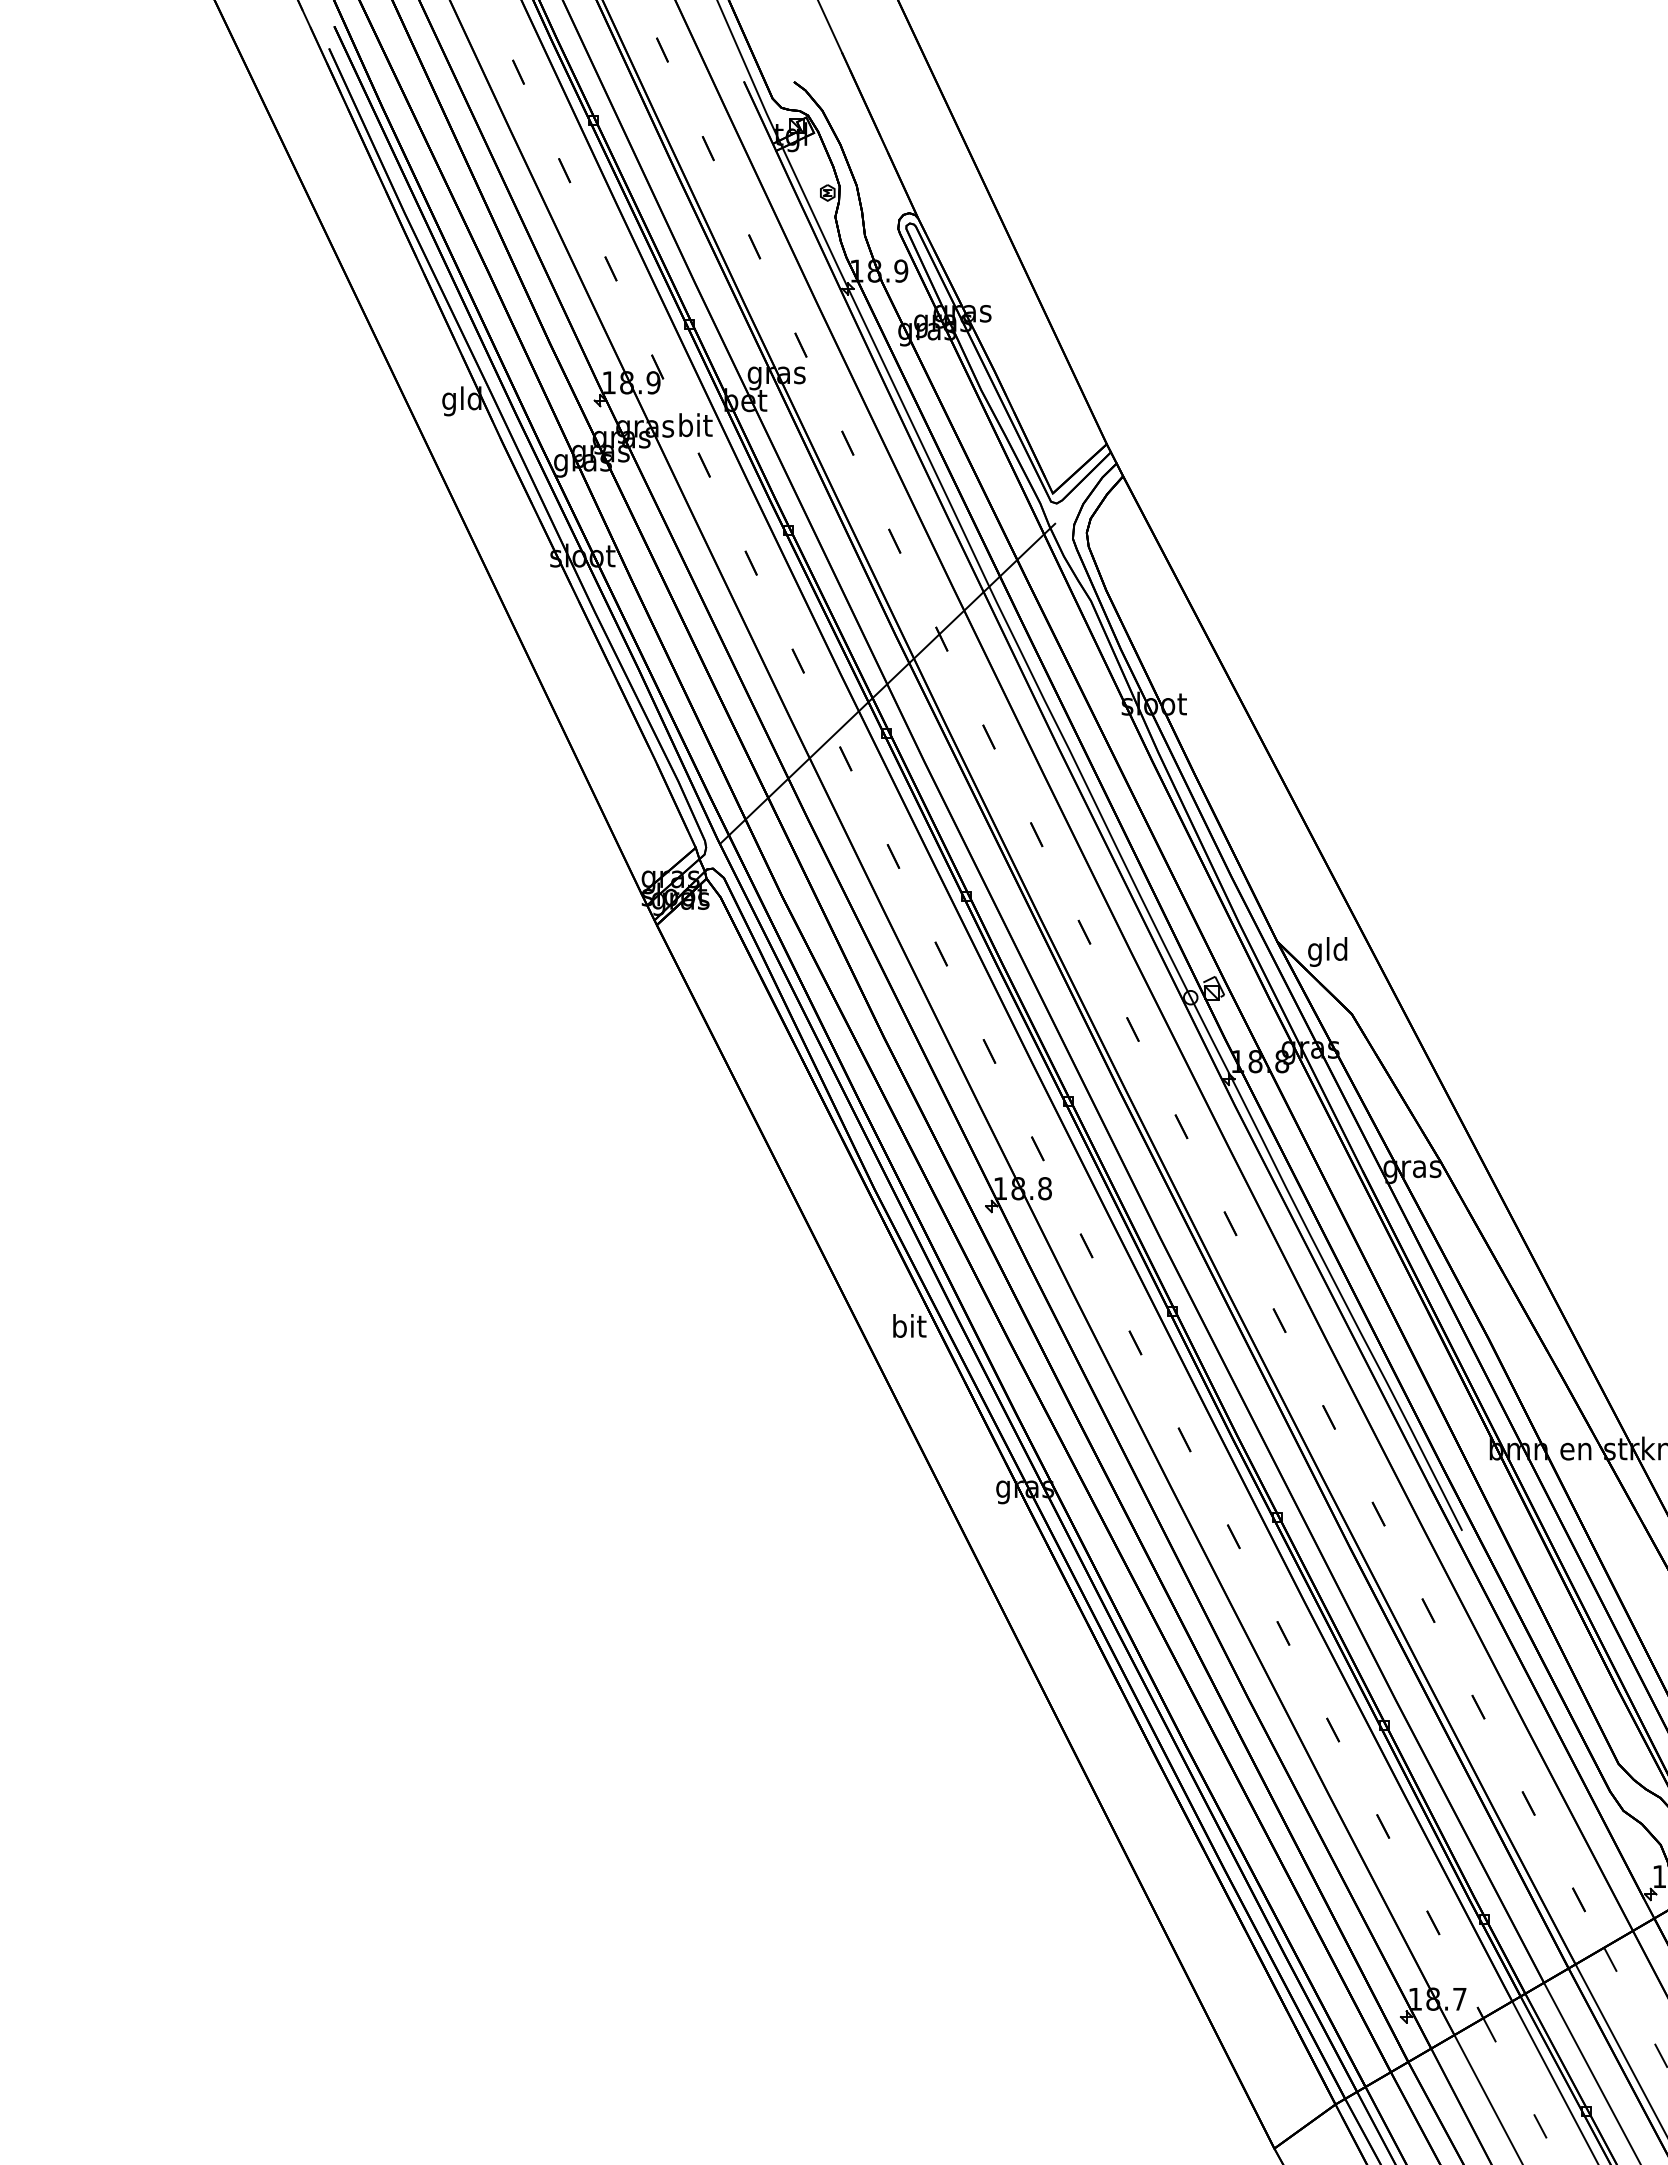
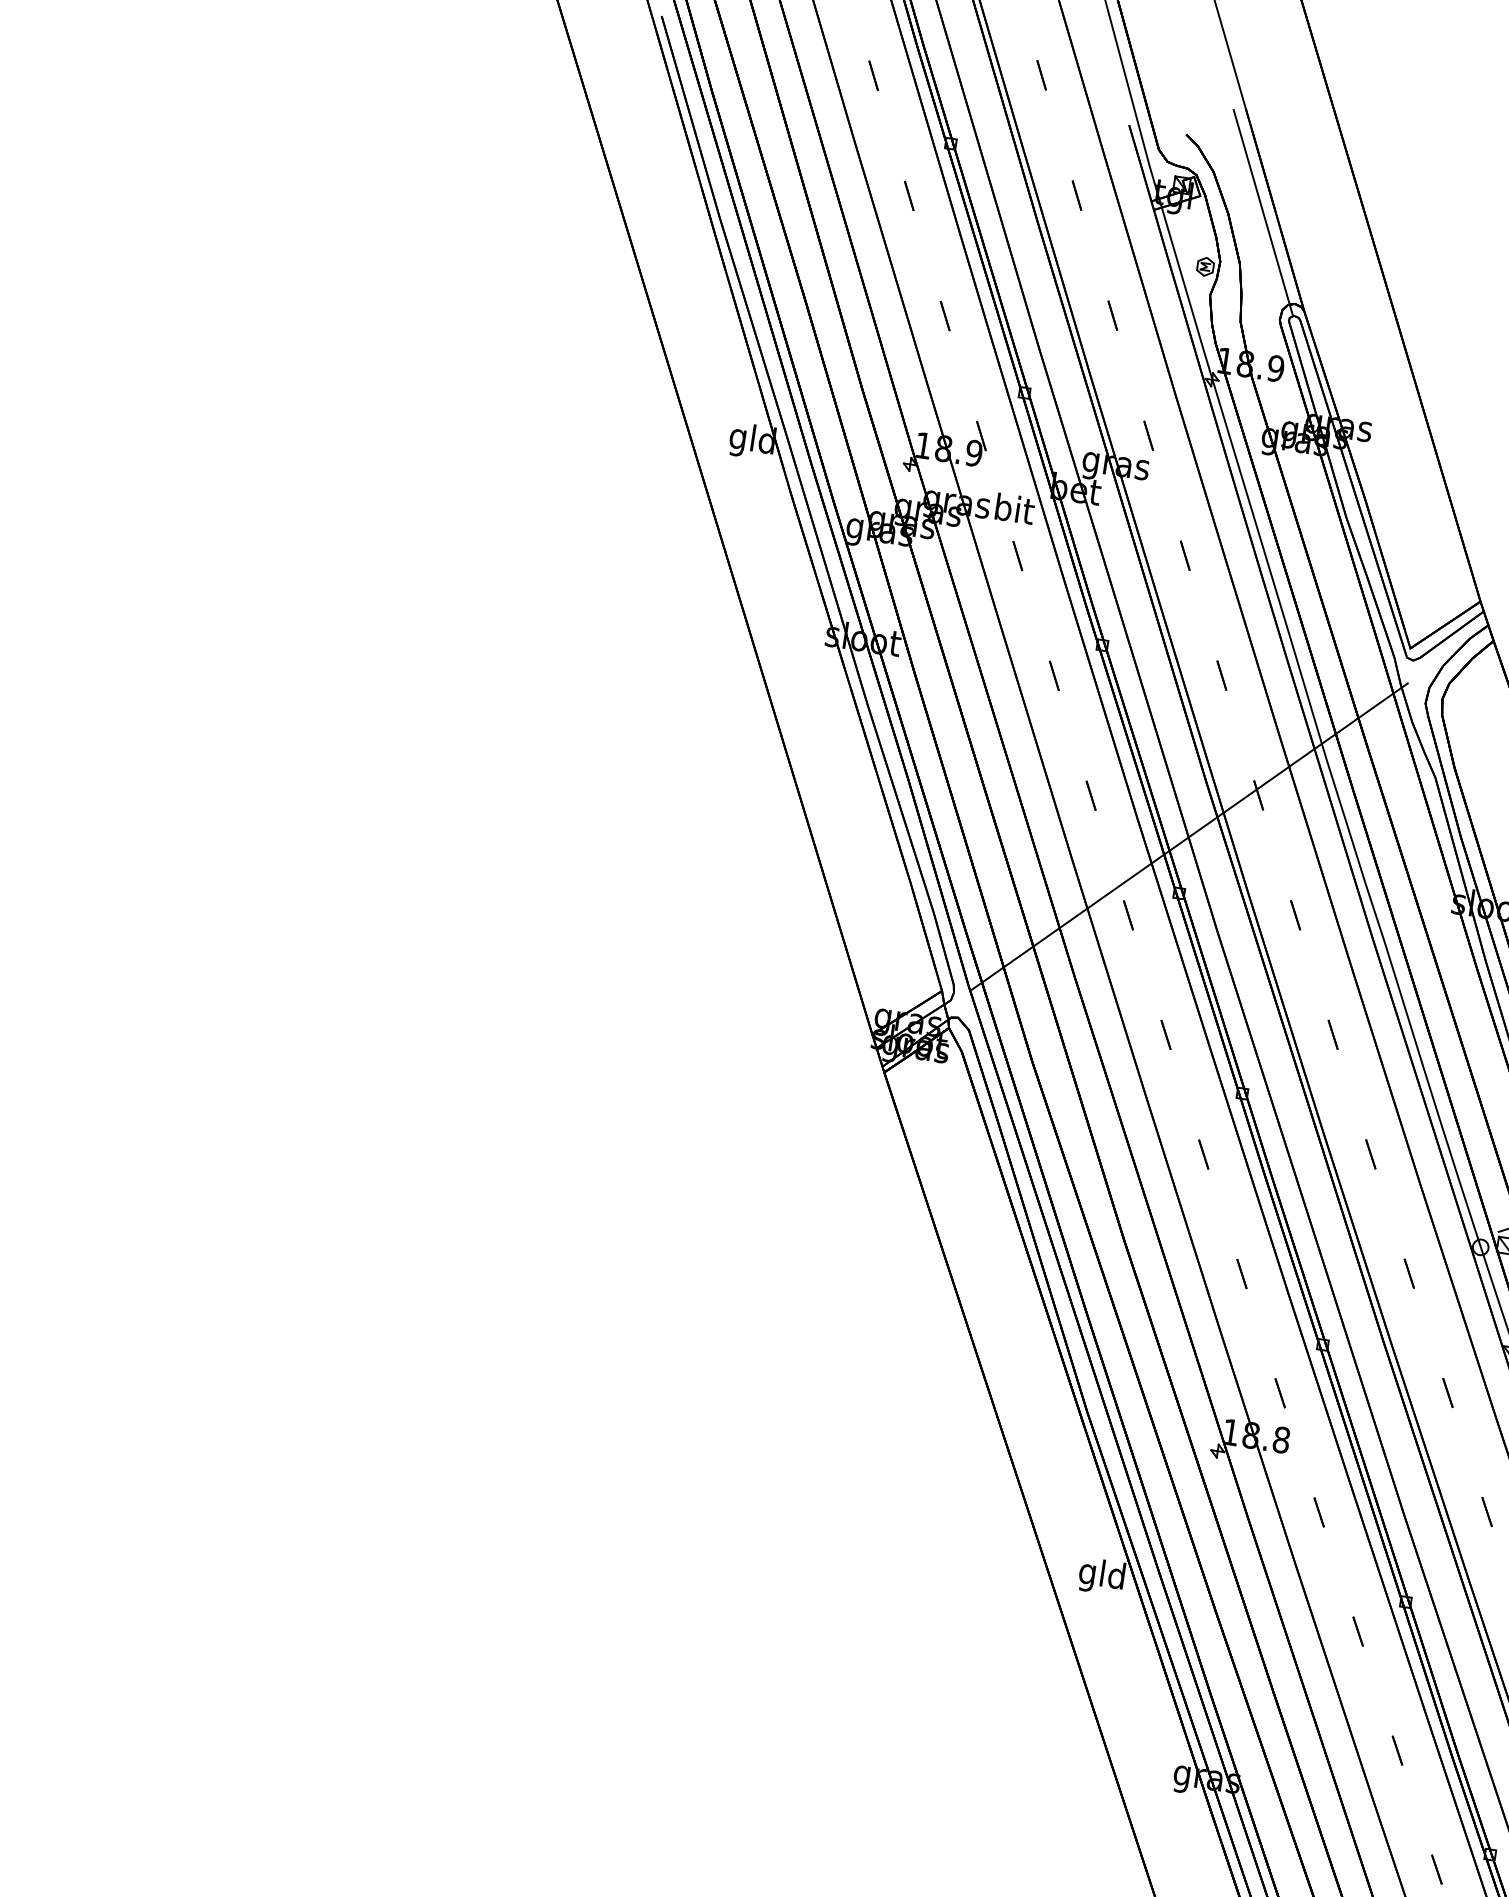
line: (870, 138) -> (1263, 212), added
text: (908, 1328) -> (1101, 1575), bit -> gld

